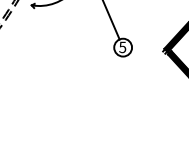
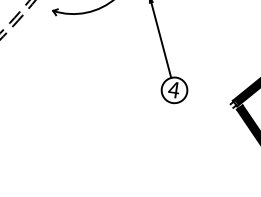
text: (122, 47) -> (173, 89), 5 -> 4

